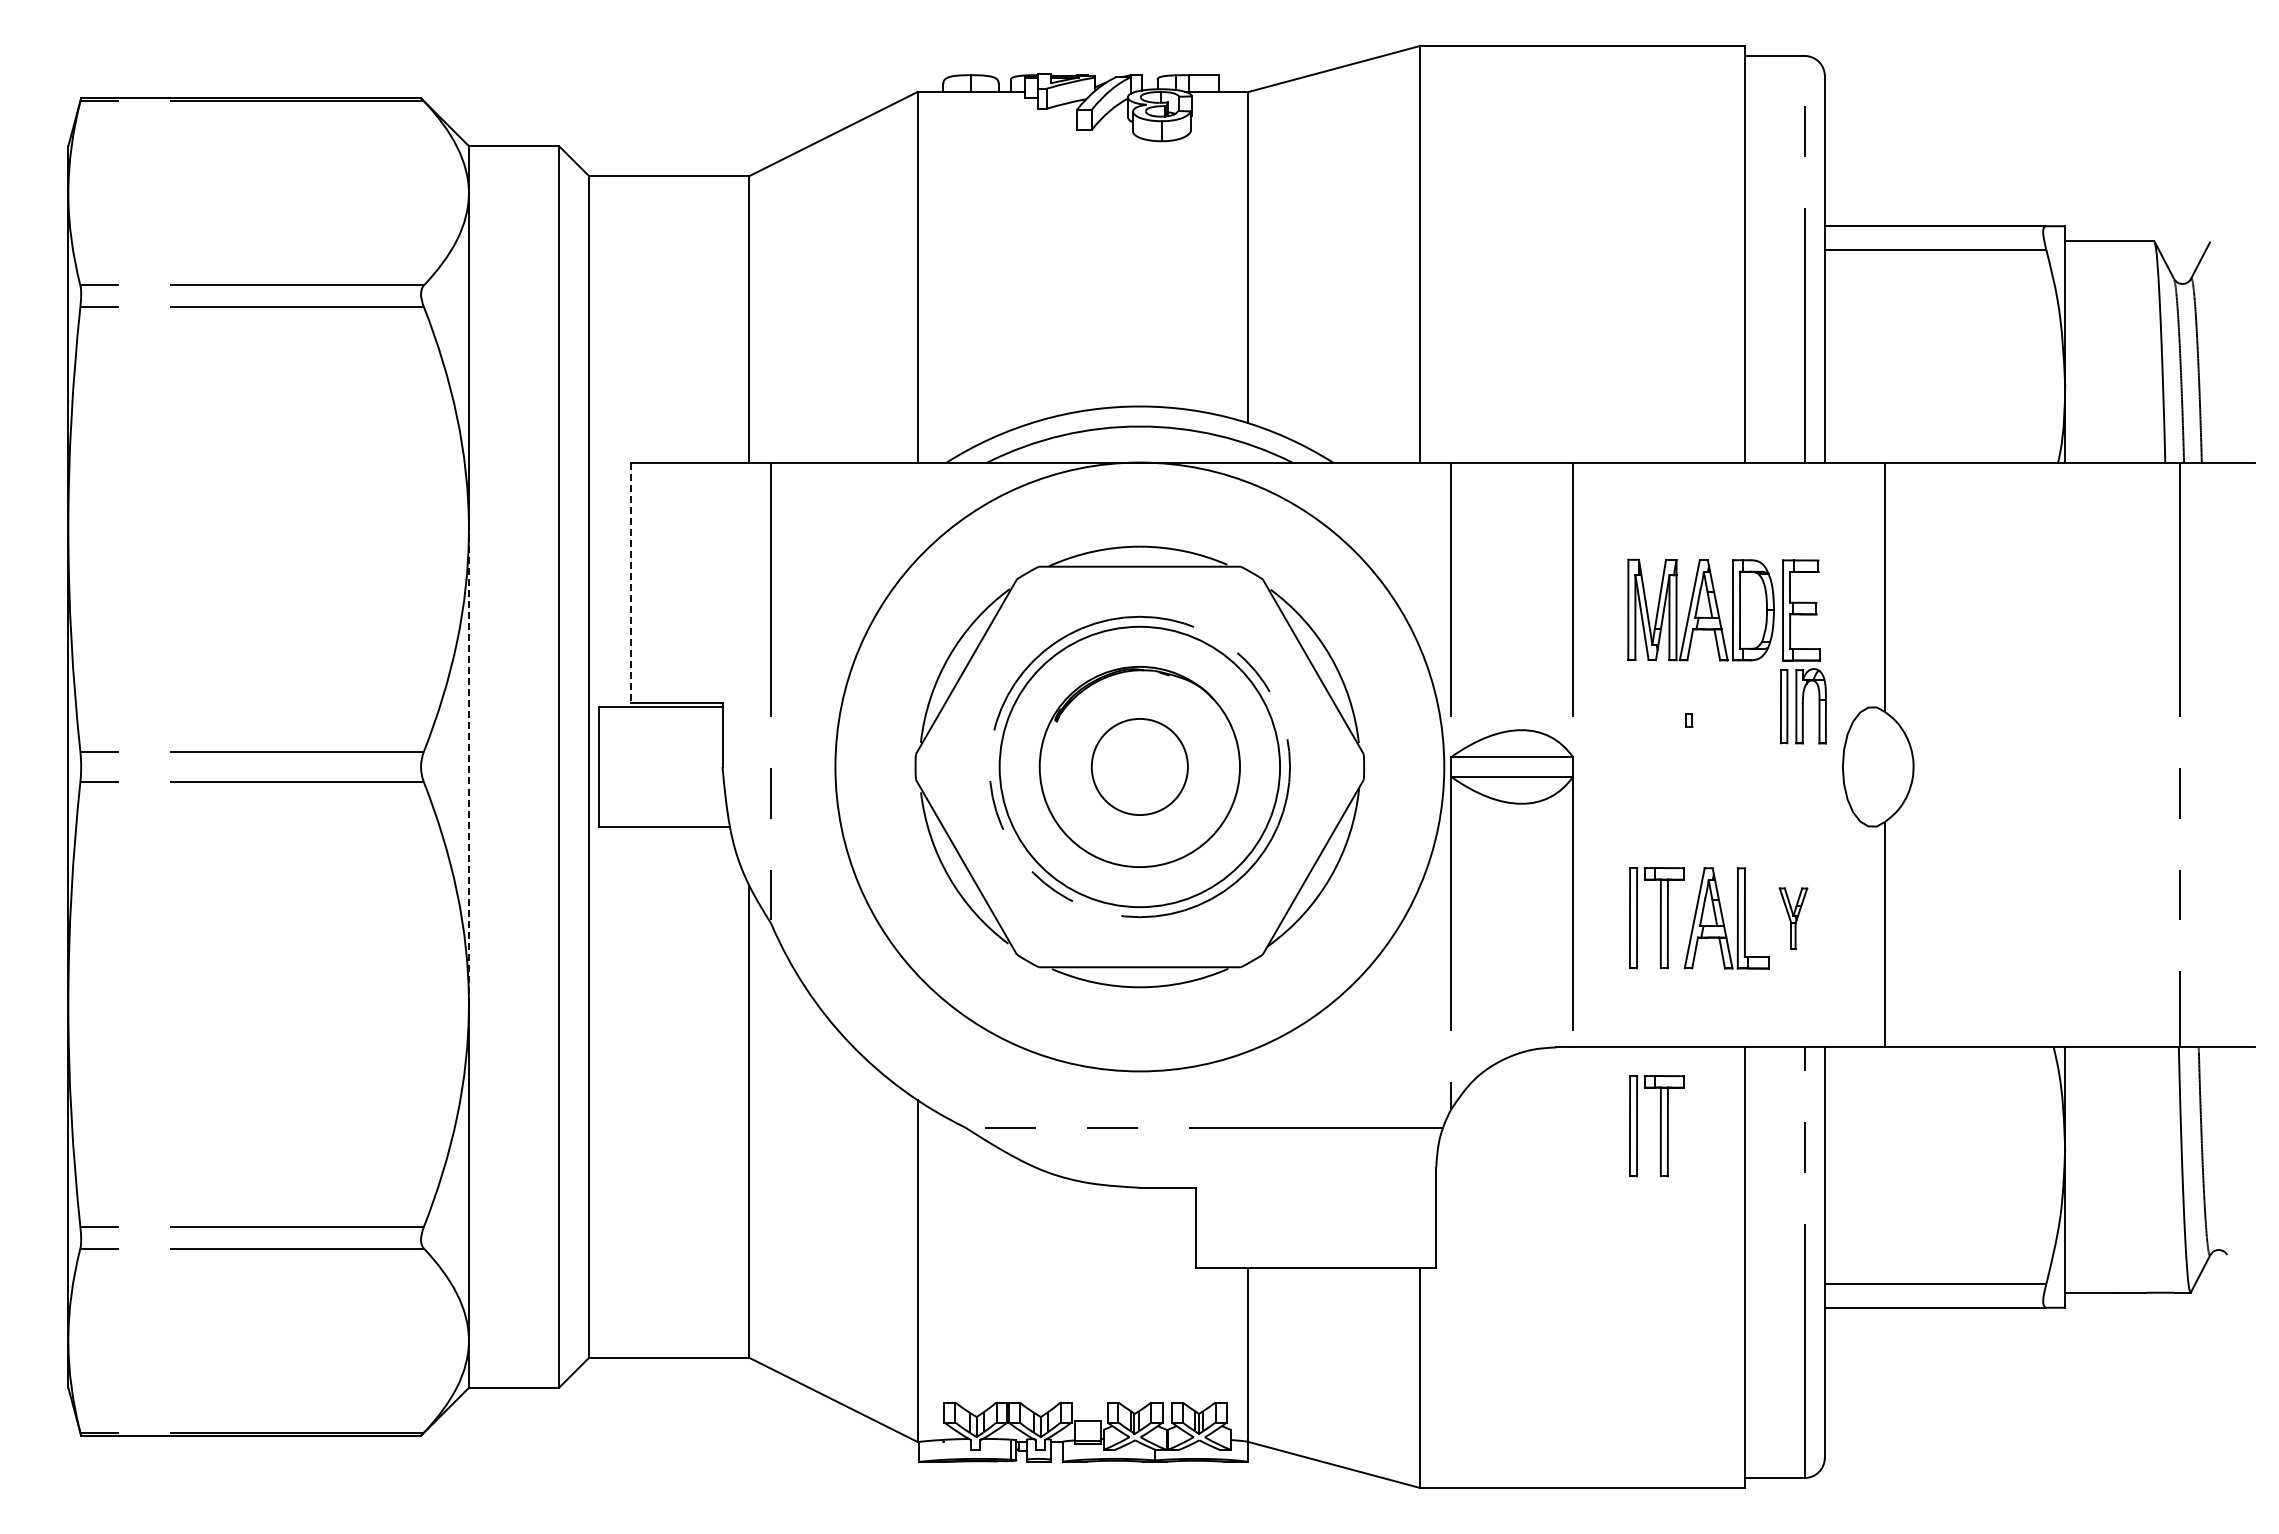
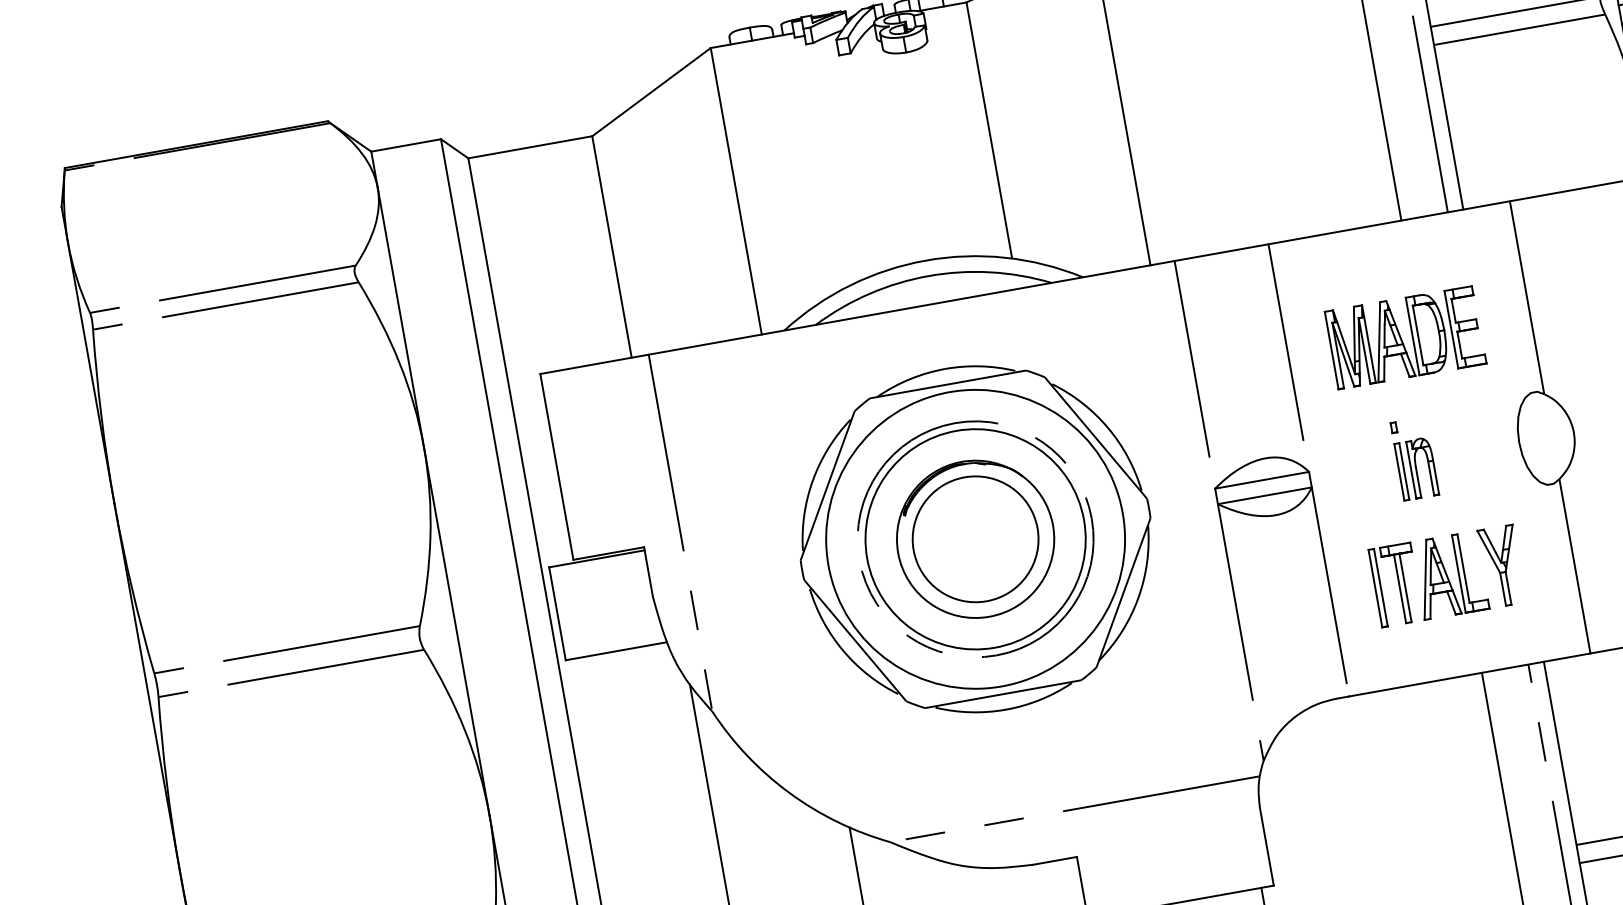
line: (631, 583) -> (557, 467), dashed -> solid
part: (1803, 706) -> (1416, 469), moved
circle: (1139, 766) -> (975, 538), size x0.62
circle: (1139, 766) -> (975, 538), size x1.67
line: (468, 767) -> (456, 632), dashed -> solid
part: (1793, 918) -> (1501, 566), size x1.67
part: (1656, 1126) -> (1424, 746), removed

